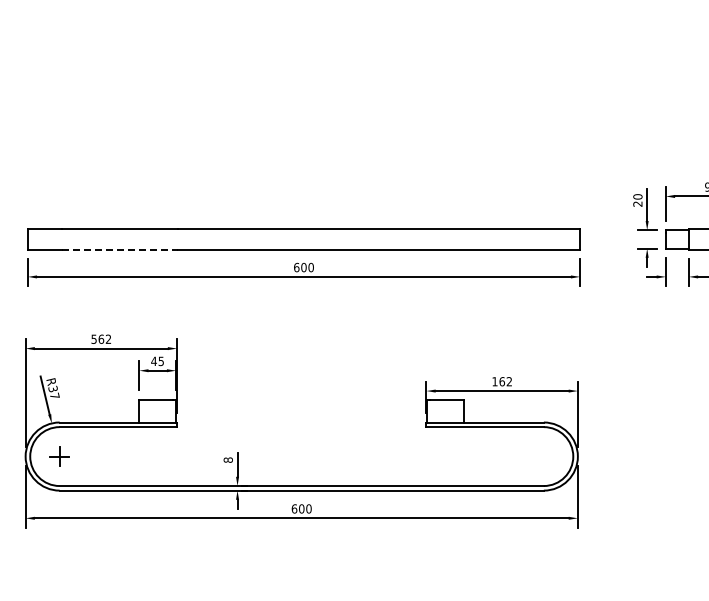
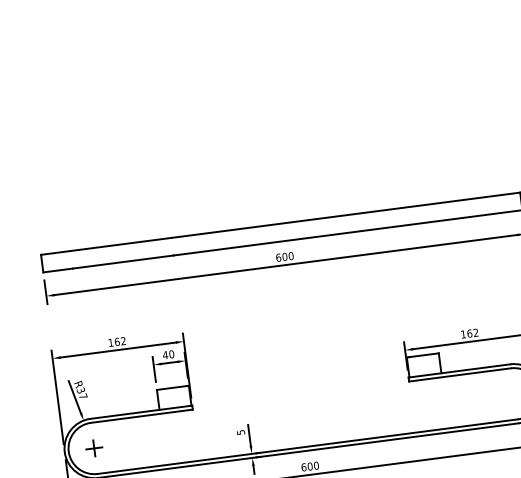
line: (120, 249) -> (123, 261), dashed -> solid
text: (93, 338) -> (110, 342), 562 -> 162
text: (161, 361) -> (171, 354), 45 -> 40
text: (227, 459) -> (240, 432), 8 -> 5

